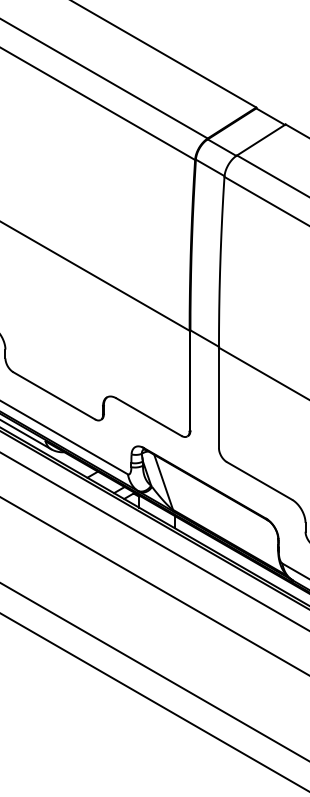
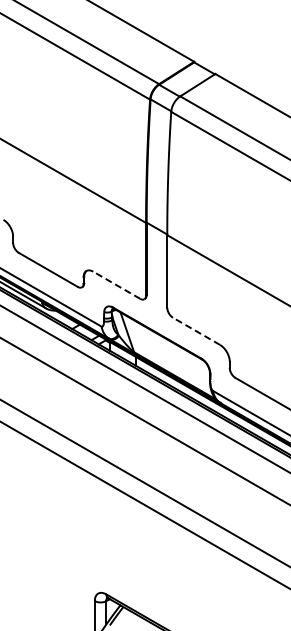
line: (148, 417) -> (116, 285), solid -> dashed
line: (259, 481) -> (196, 331), solid -> dashed

